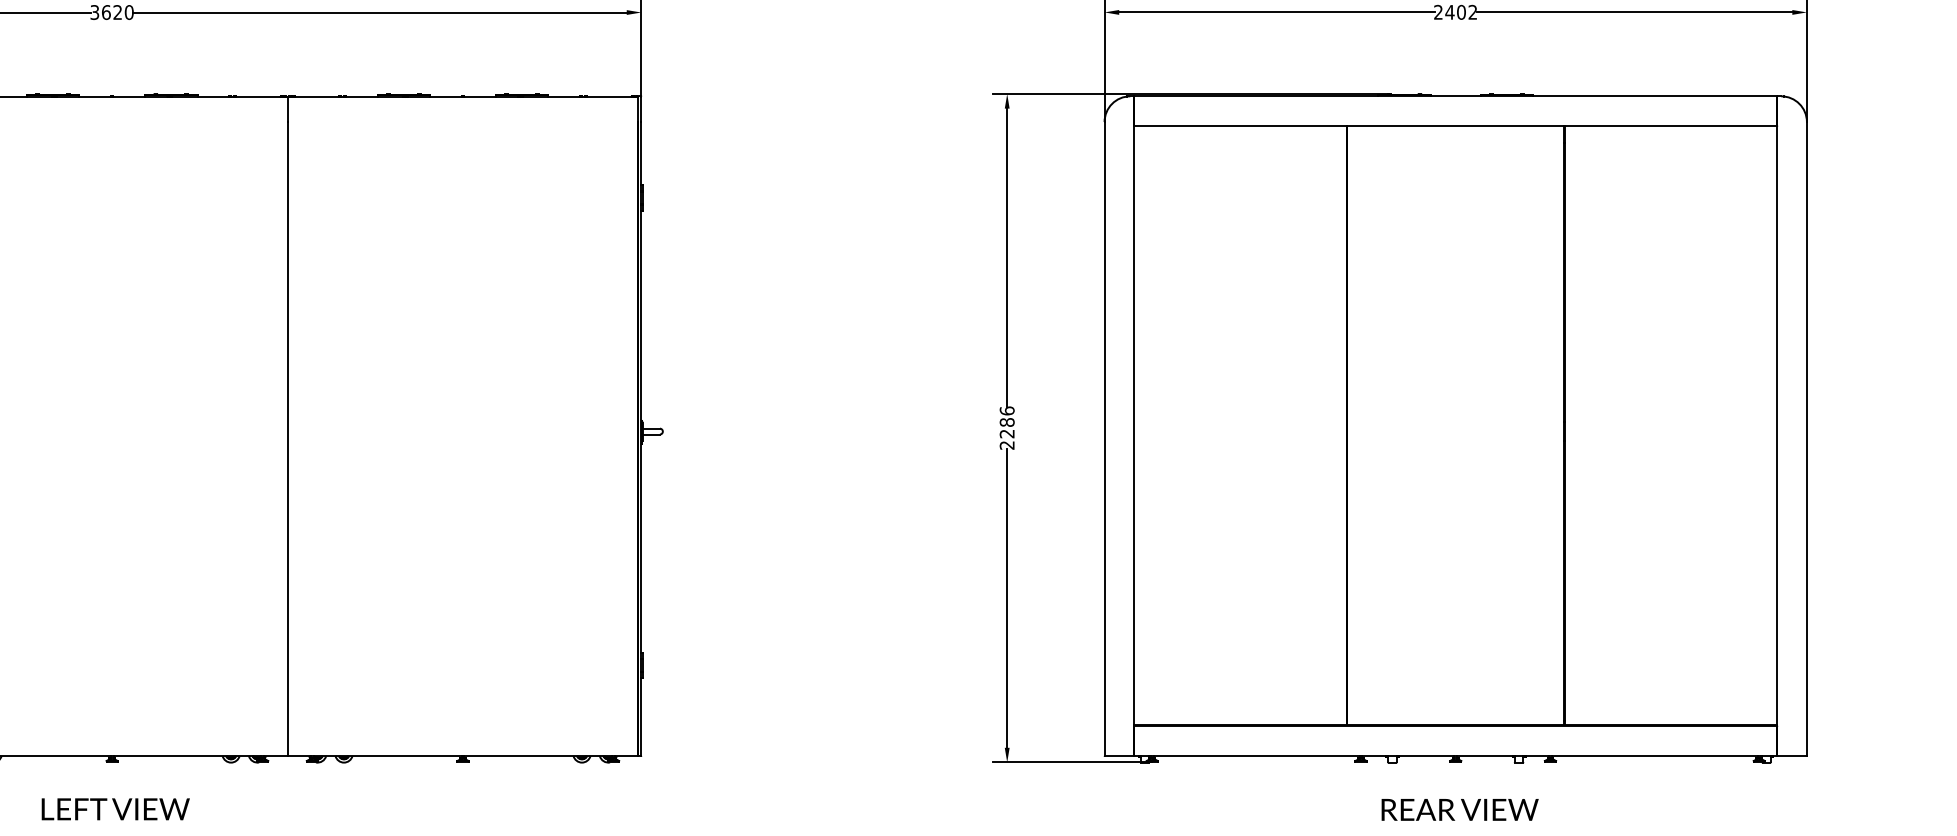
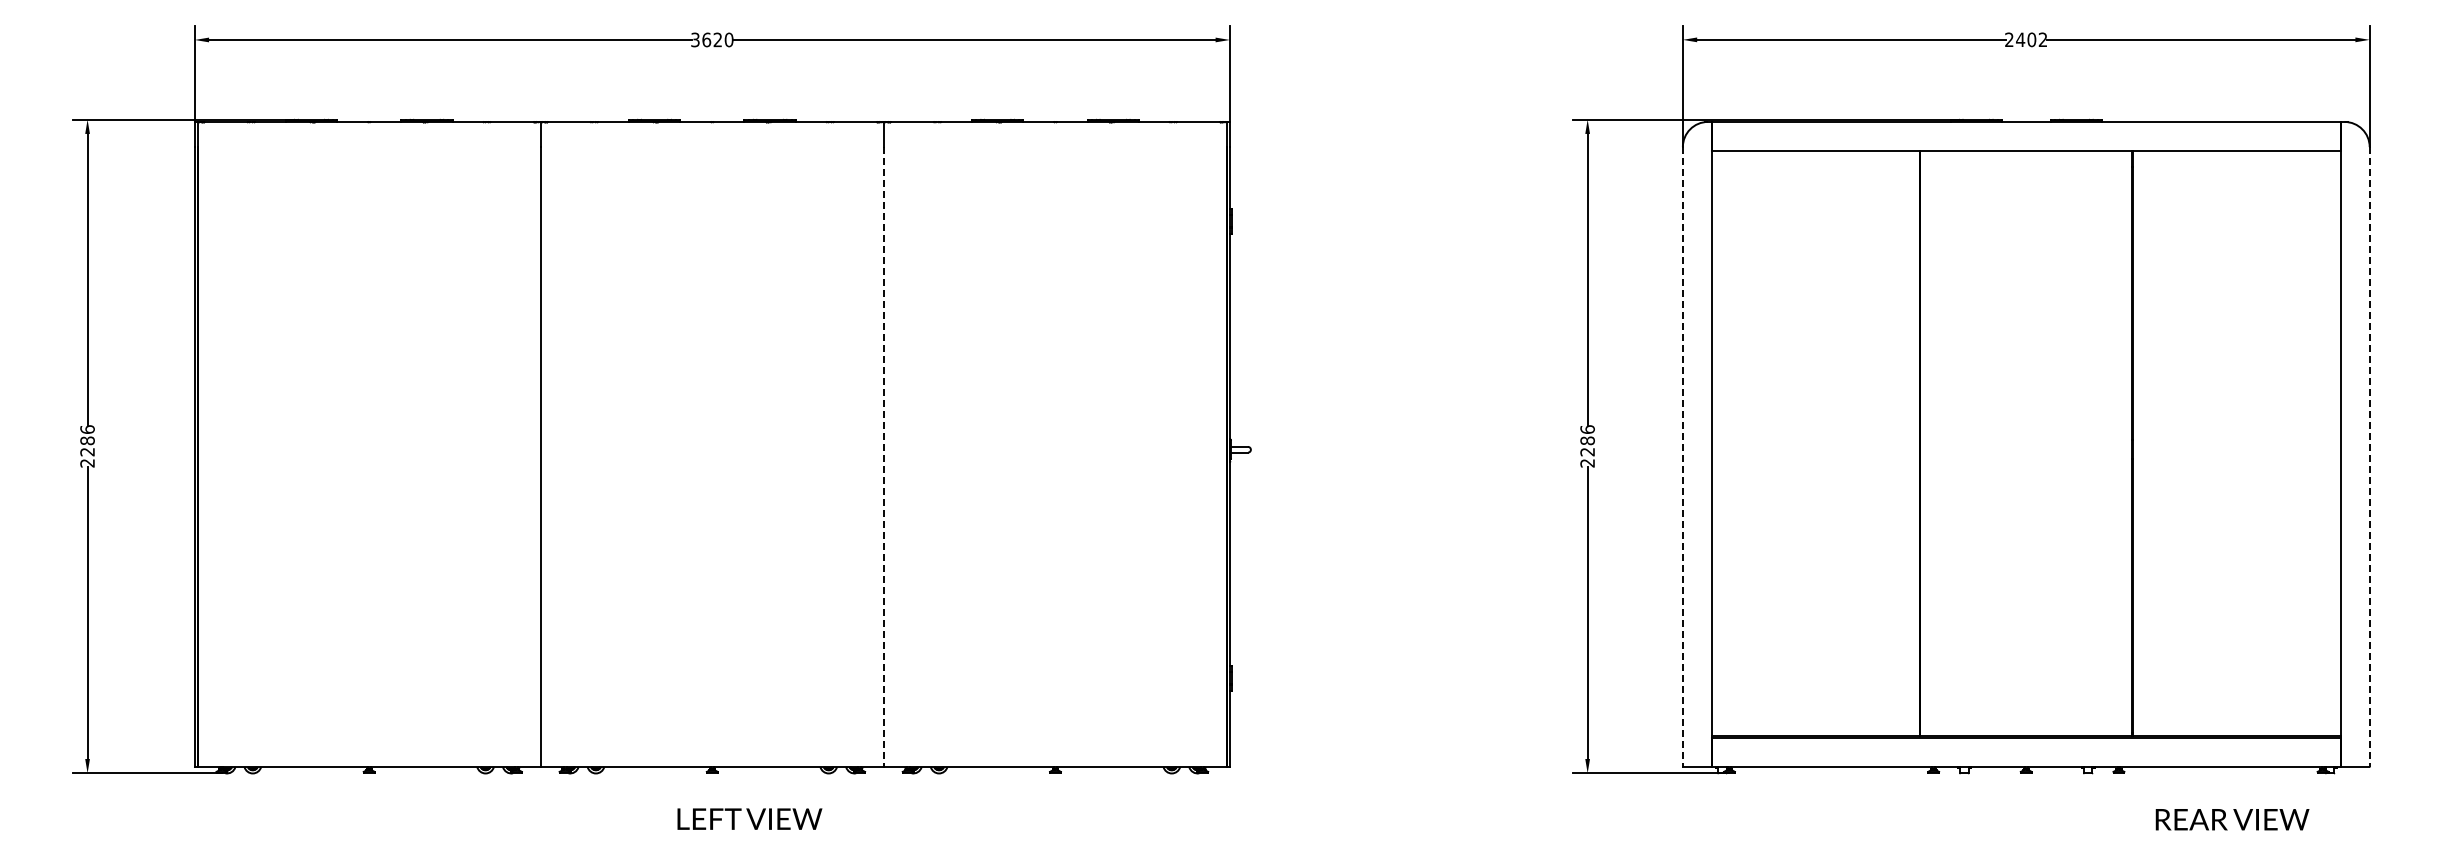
line: (1104, 438) -> (1682, 456), solid -> dashed
line: (1806, 438) -> (2369, 456), solid -> dashed
line: (287, 439) -> (883, 457), solid -> dashed
text: (115, 808) -> (749, 818), moved
text: (1460, 809) -> (2232, 819), moved

